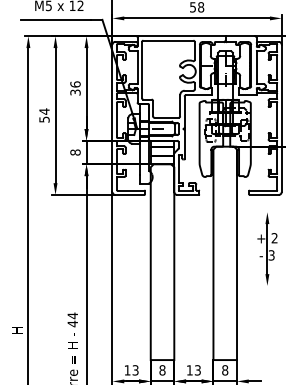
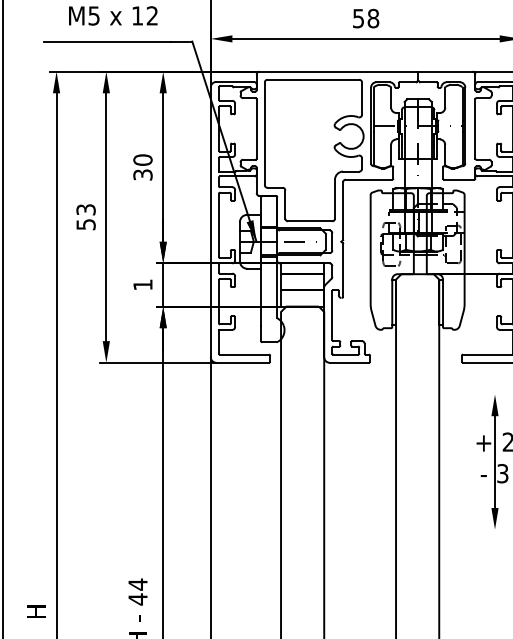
text: (75, 84) -> (142, 160), 36 -> 30
text: (44, 111) -> (86, 209), 54 -> 53
text: (75, 152) -> (142, 284), 8 -> 1

